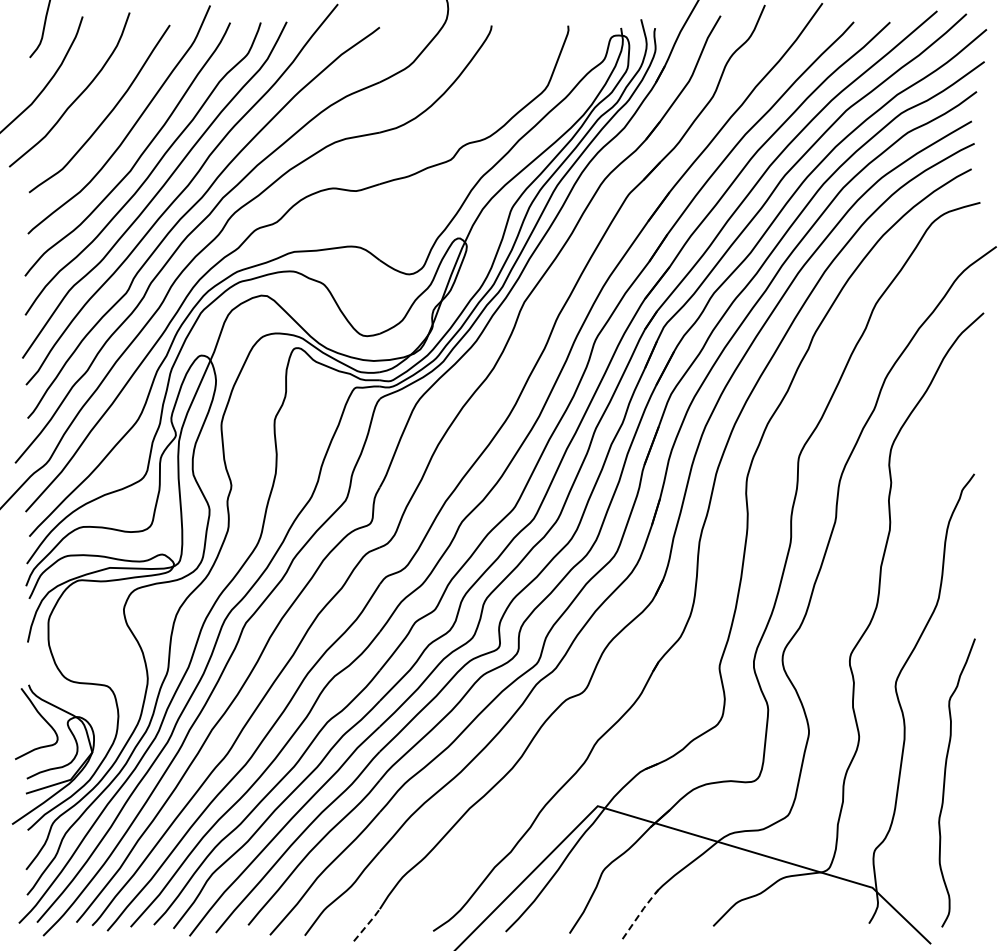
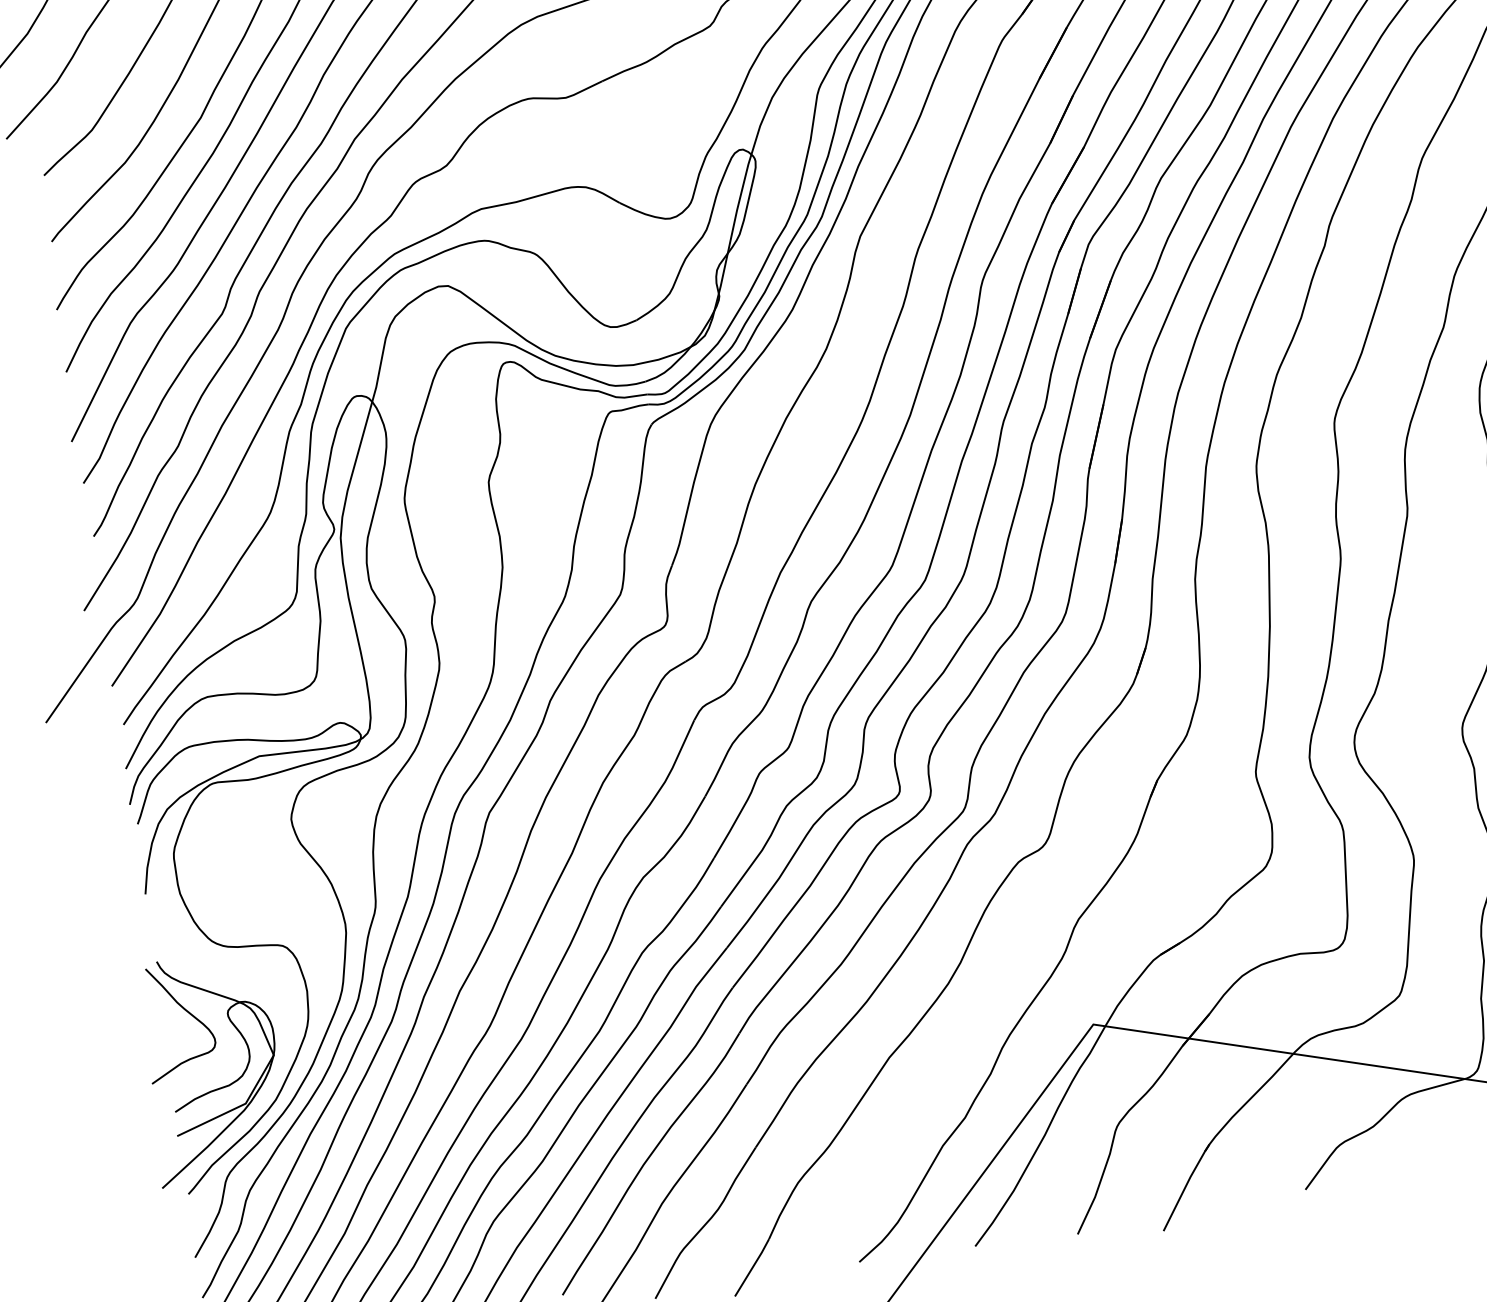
line: (641, 912) -> (1187, 1184), dashed -> solid
line: (367, 924) -> (752, 1266), dashed -> solid

